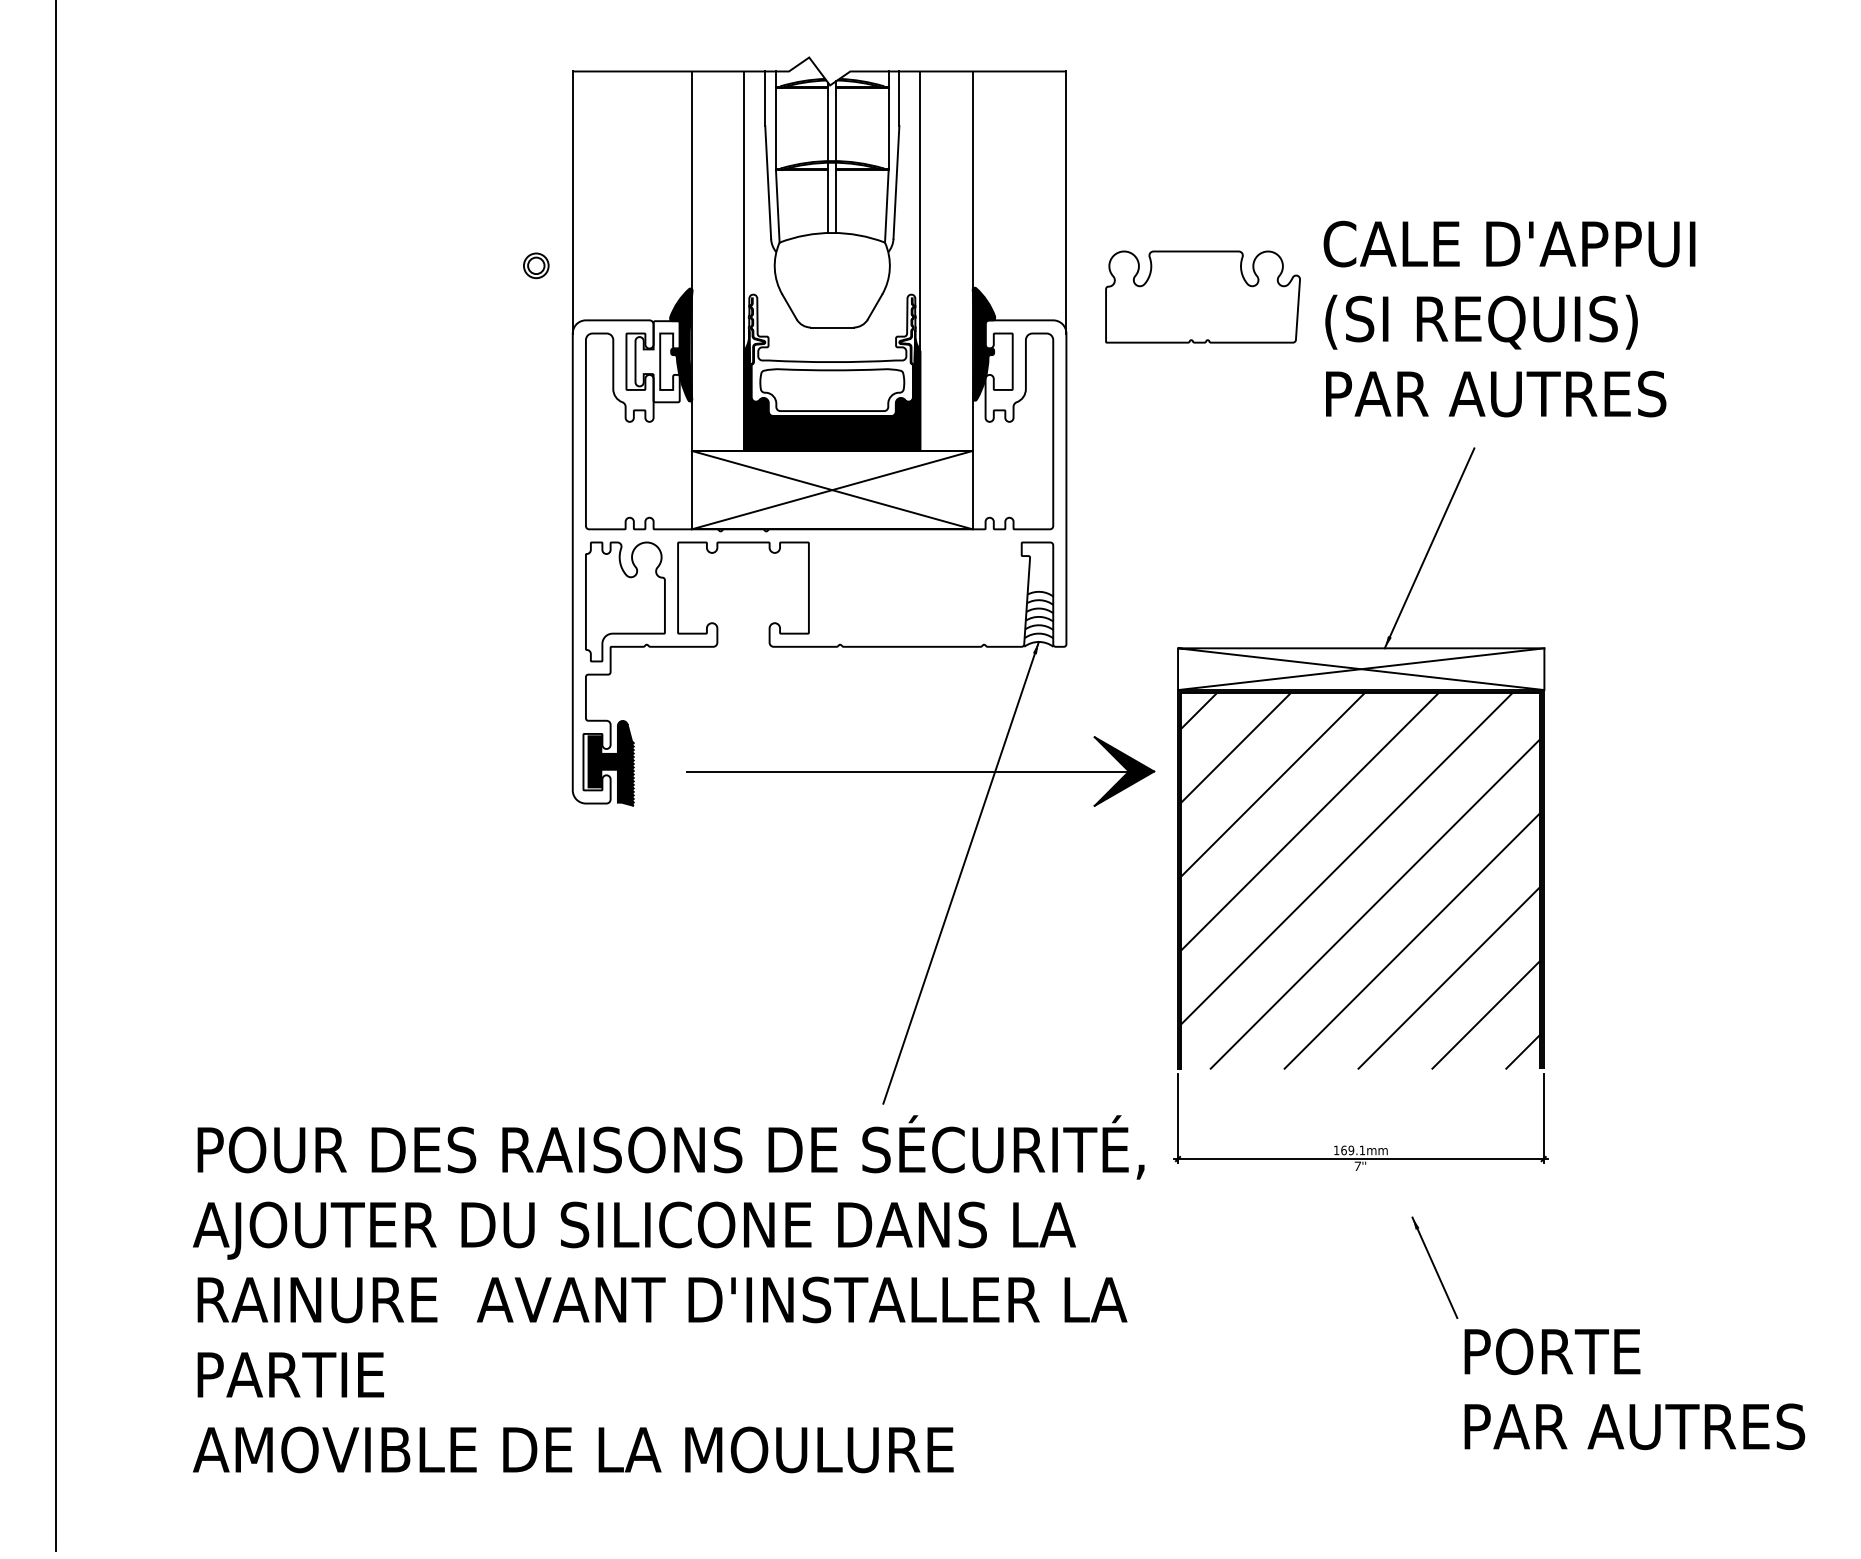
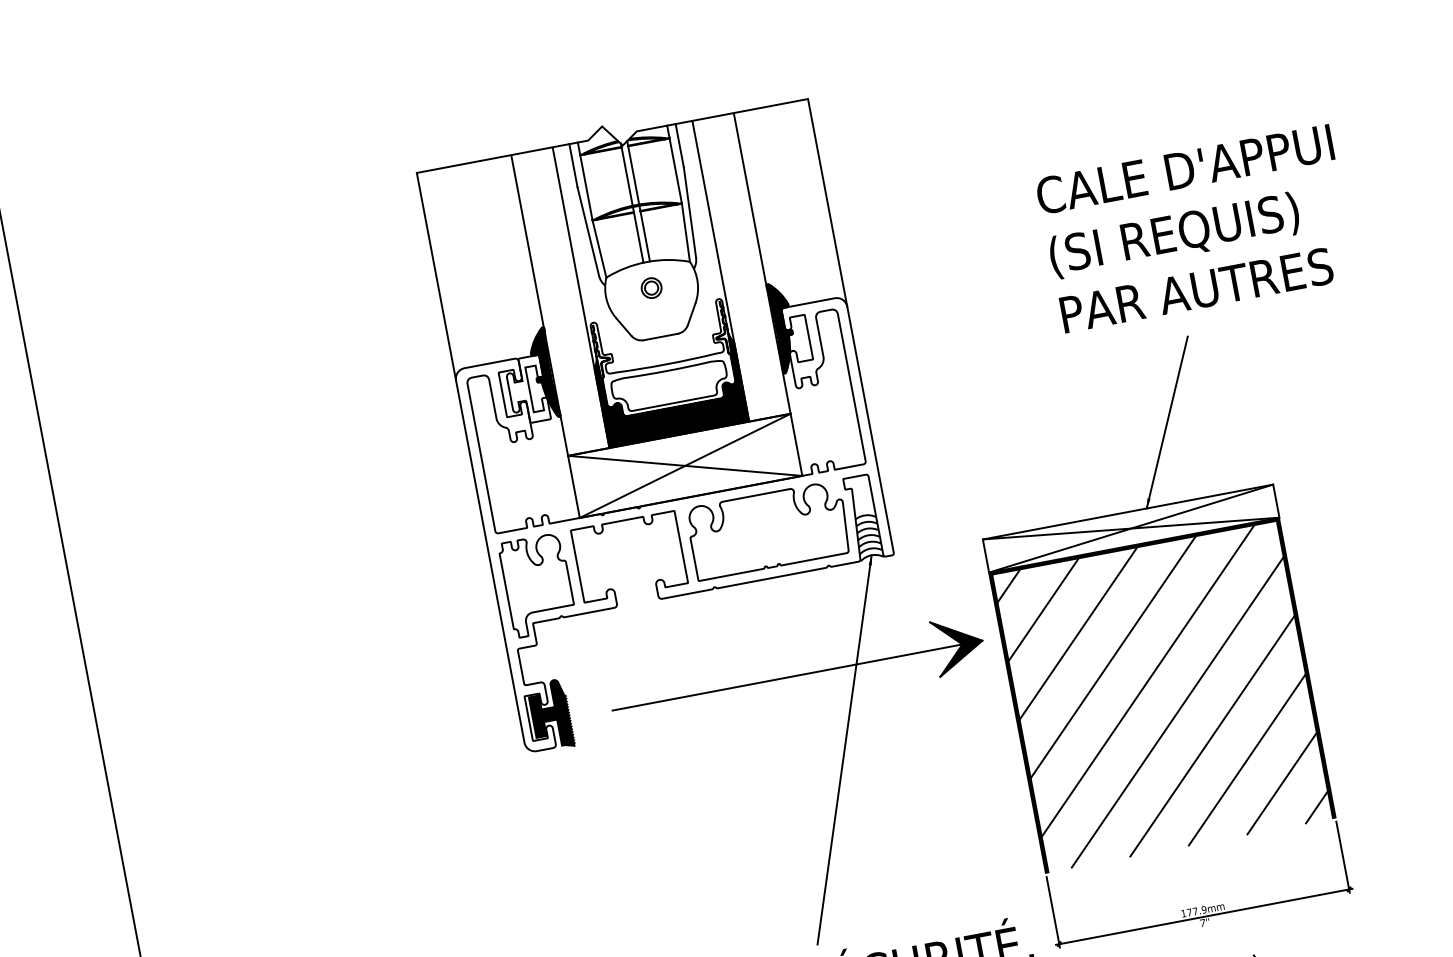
part: (536, 265) -> (651, 287), moved
part: (1202, 296) -> (768, 530), moved
text: (1353, 1150) -> (1197, 911), 169.1mm -> 177.9mm

